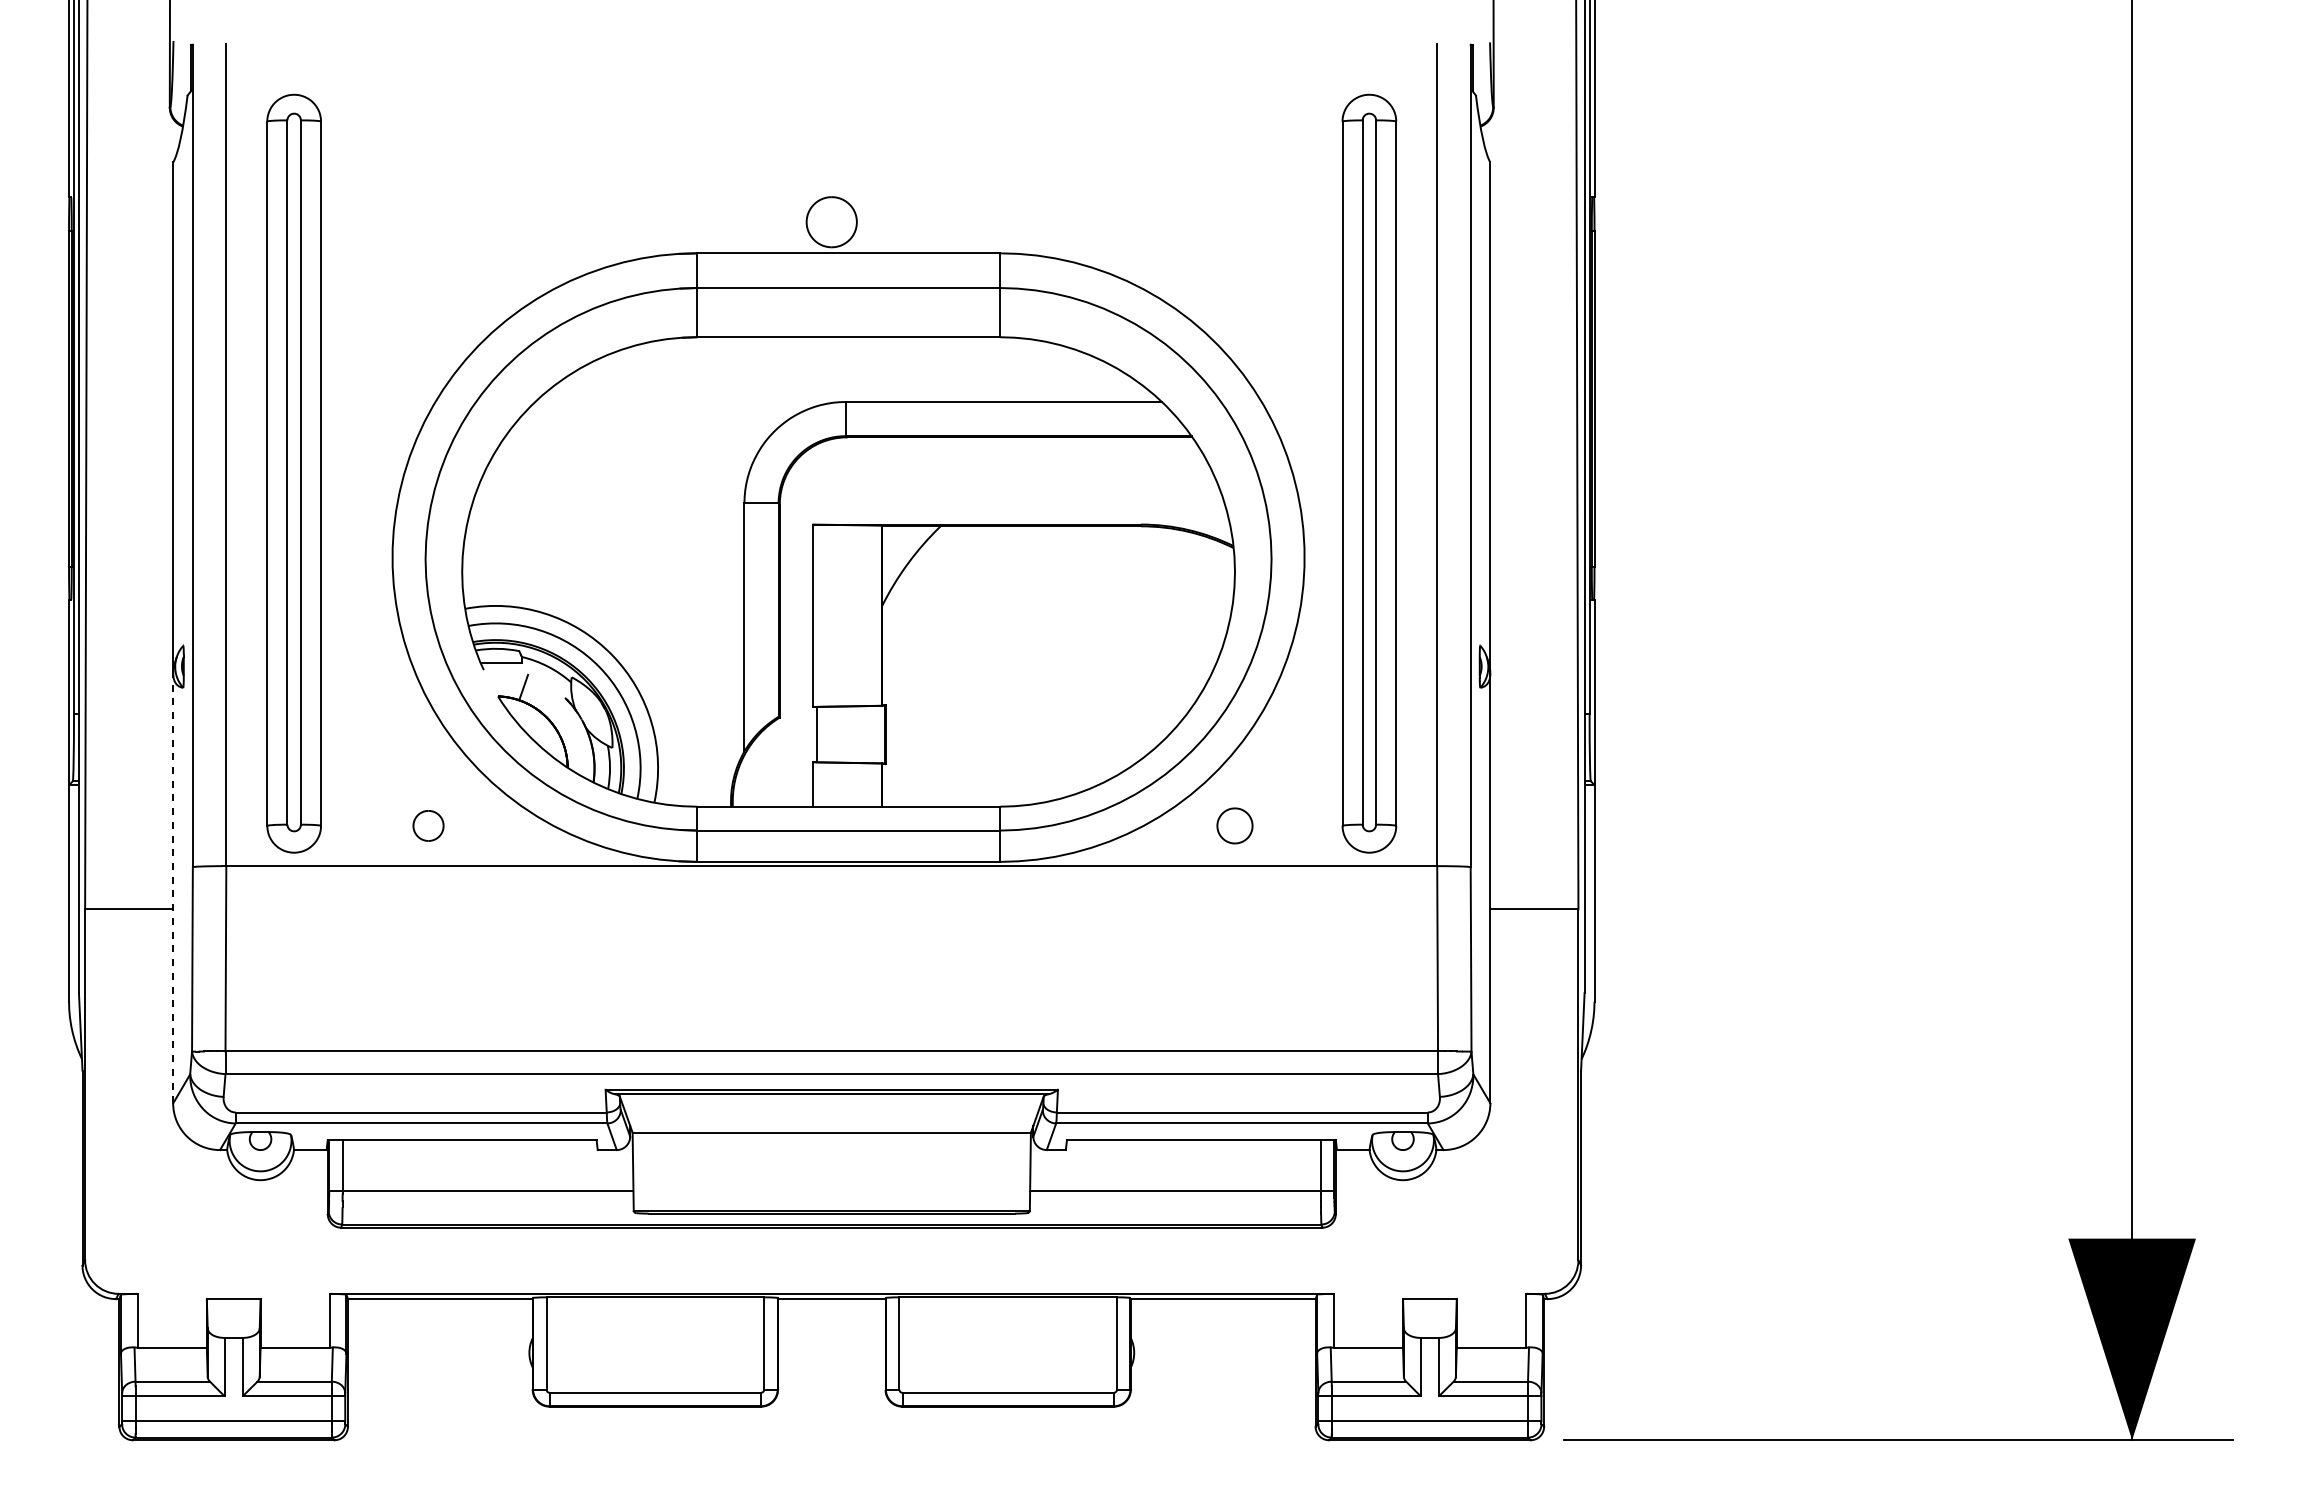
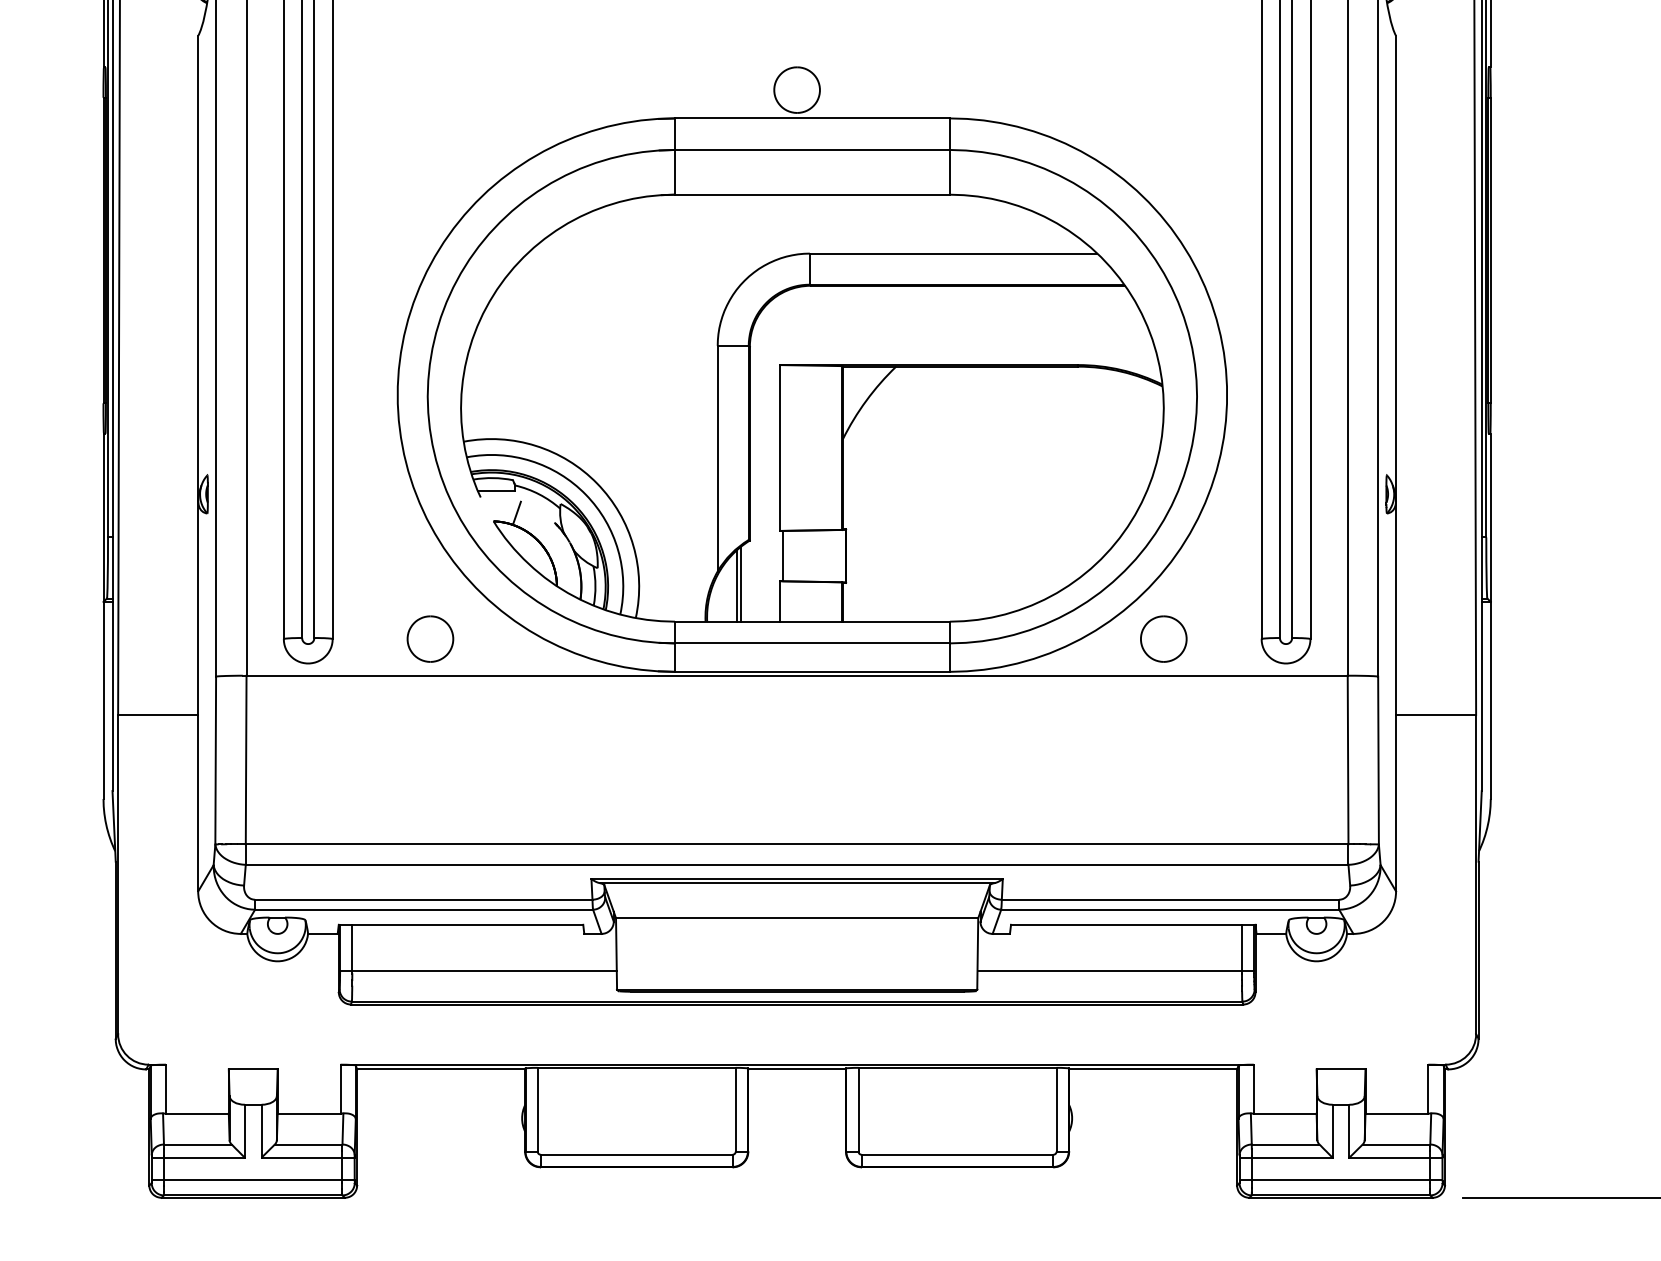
line: (770, 765) -> (741, 584), added
line: (765, 767) -> (736, 586), added
part: (428, 825) -> (430, 638), size x1.67
part: (1234, 825) -> (1163, 638), size x1.43
line: (173, 888) -> (198, 696), dashed -> solid

